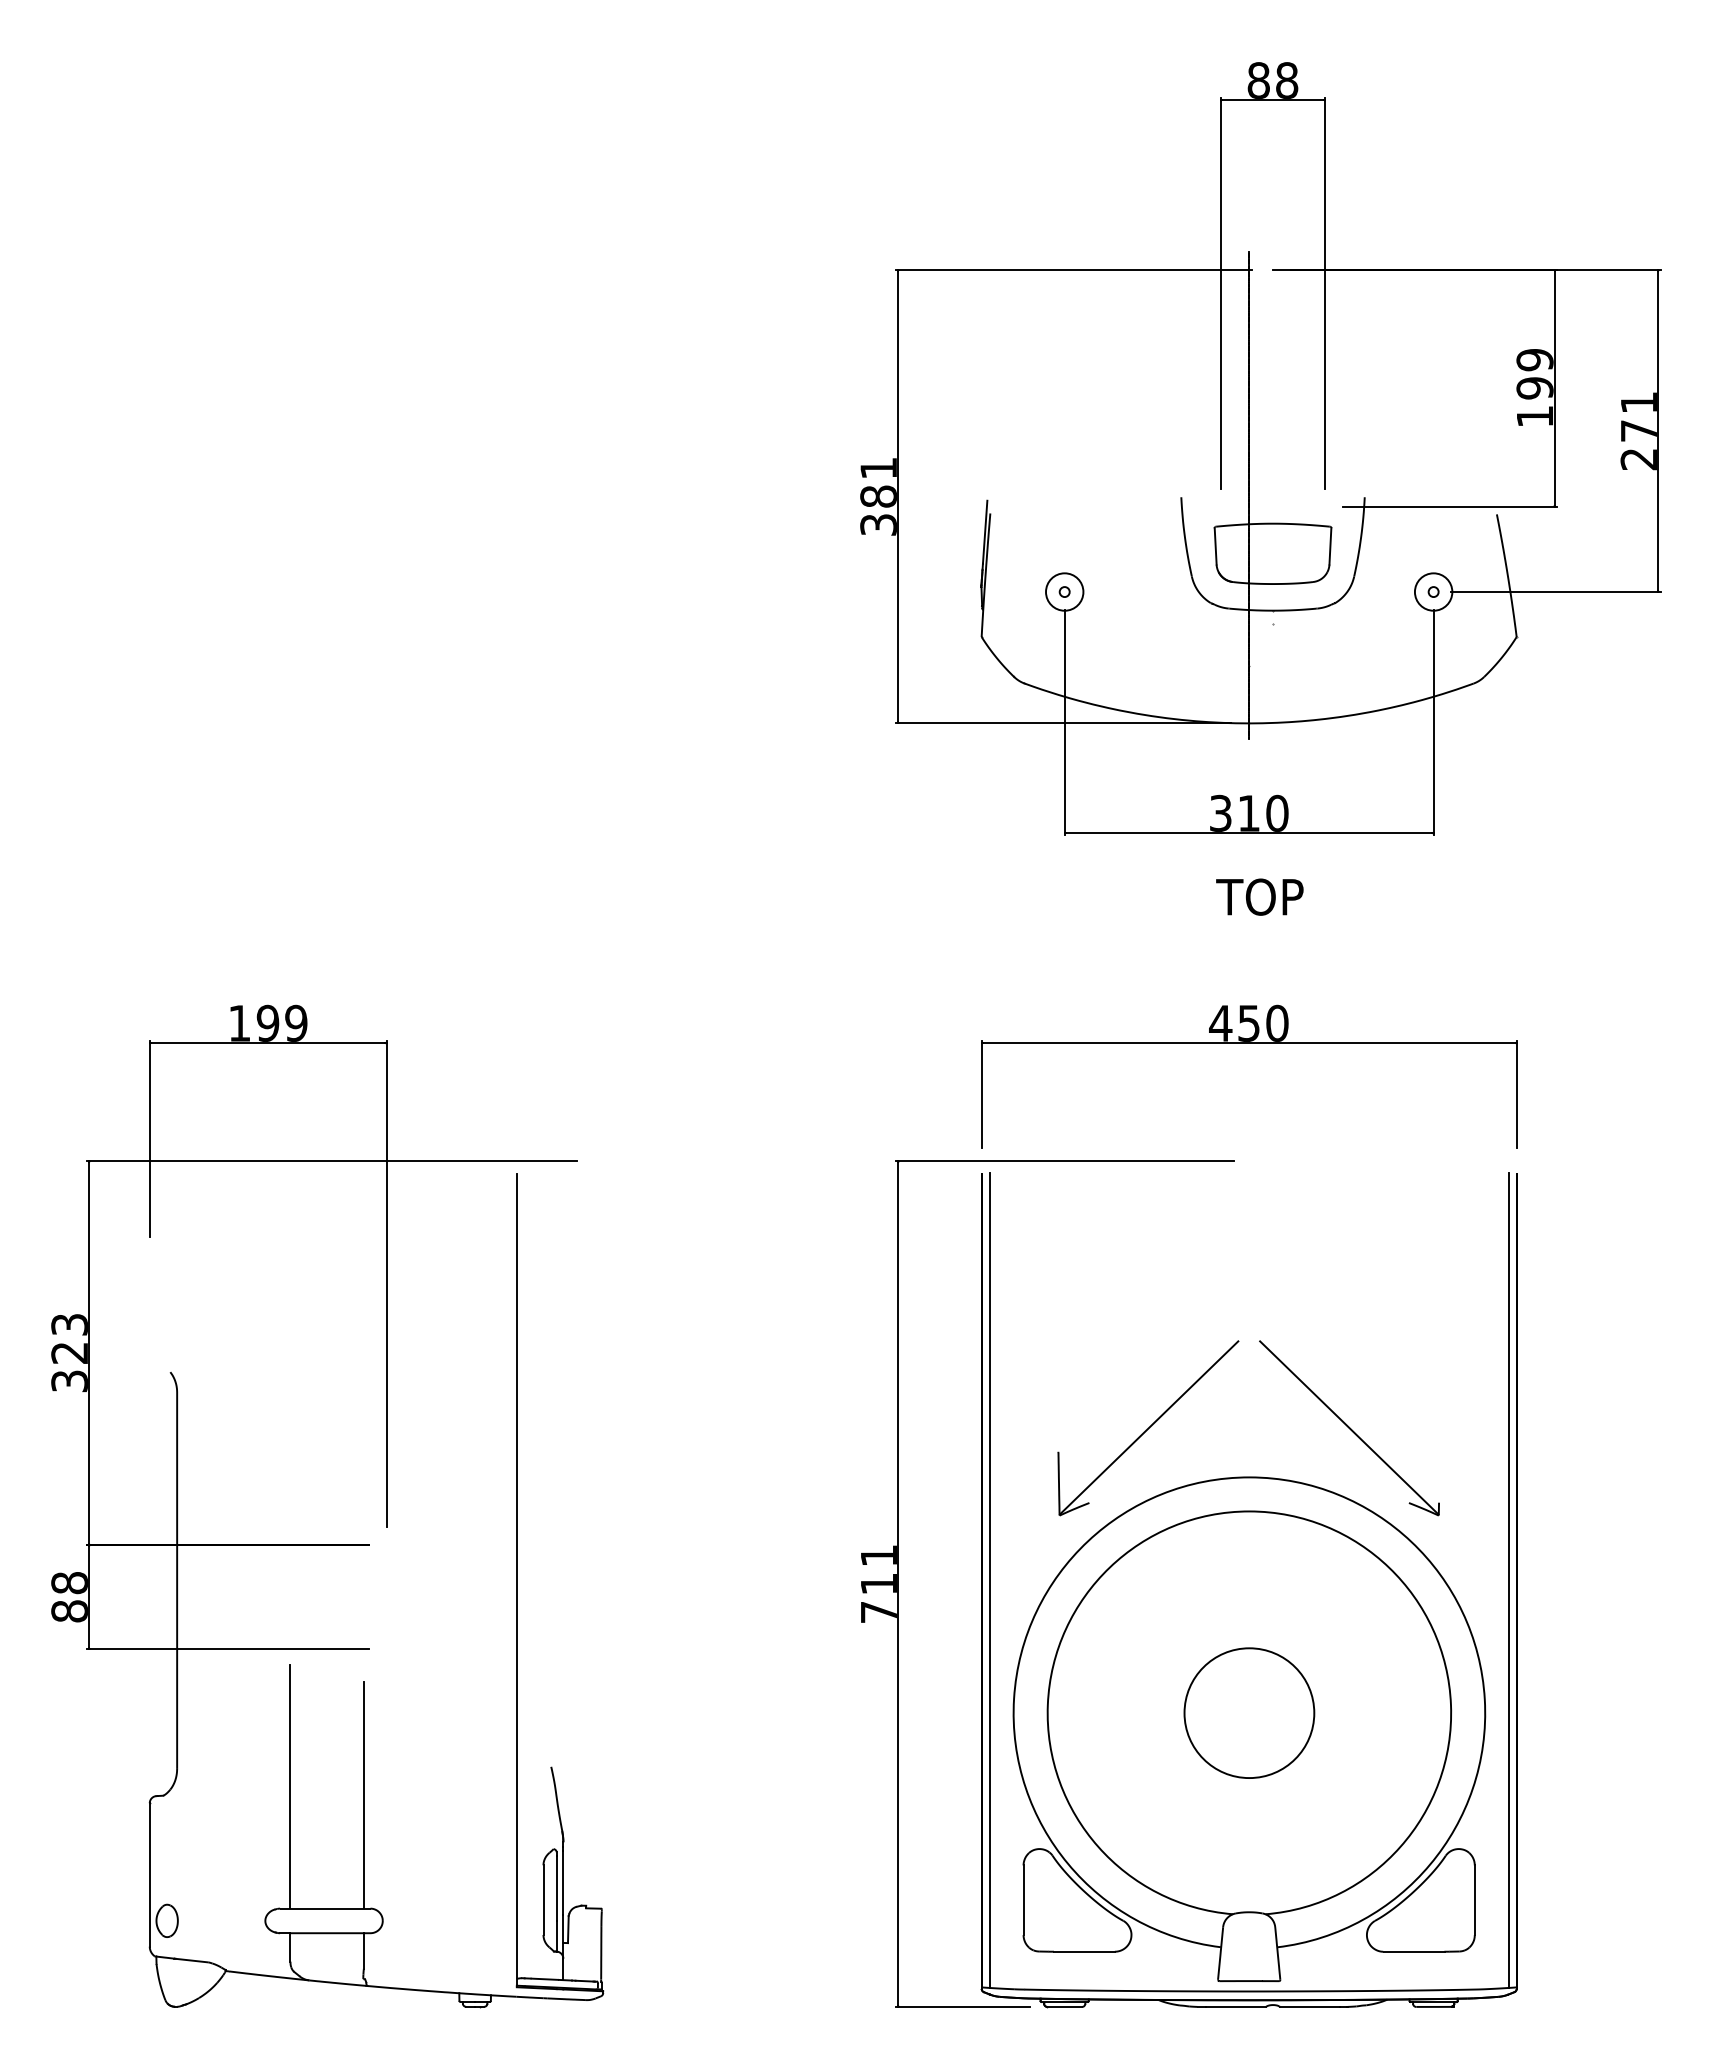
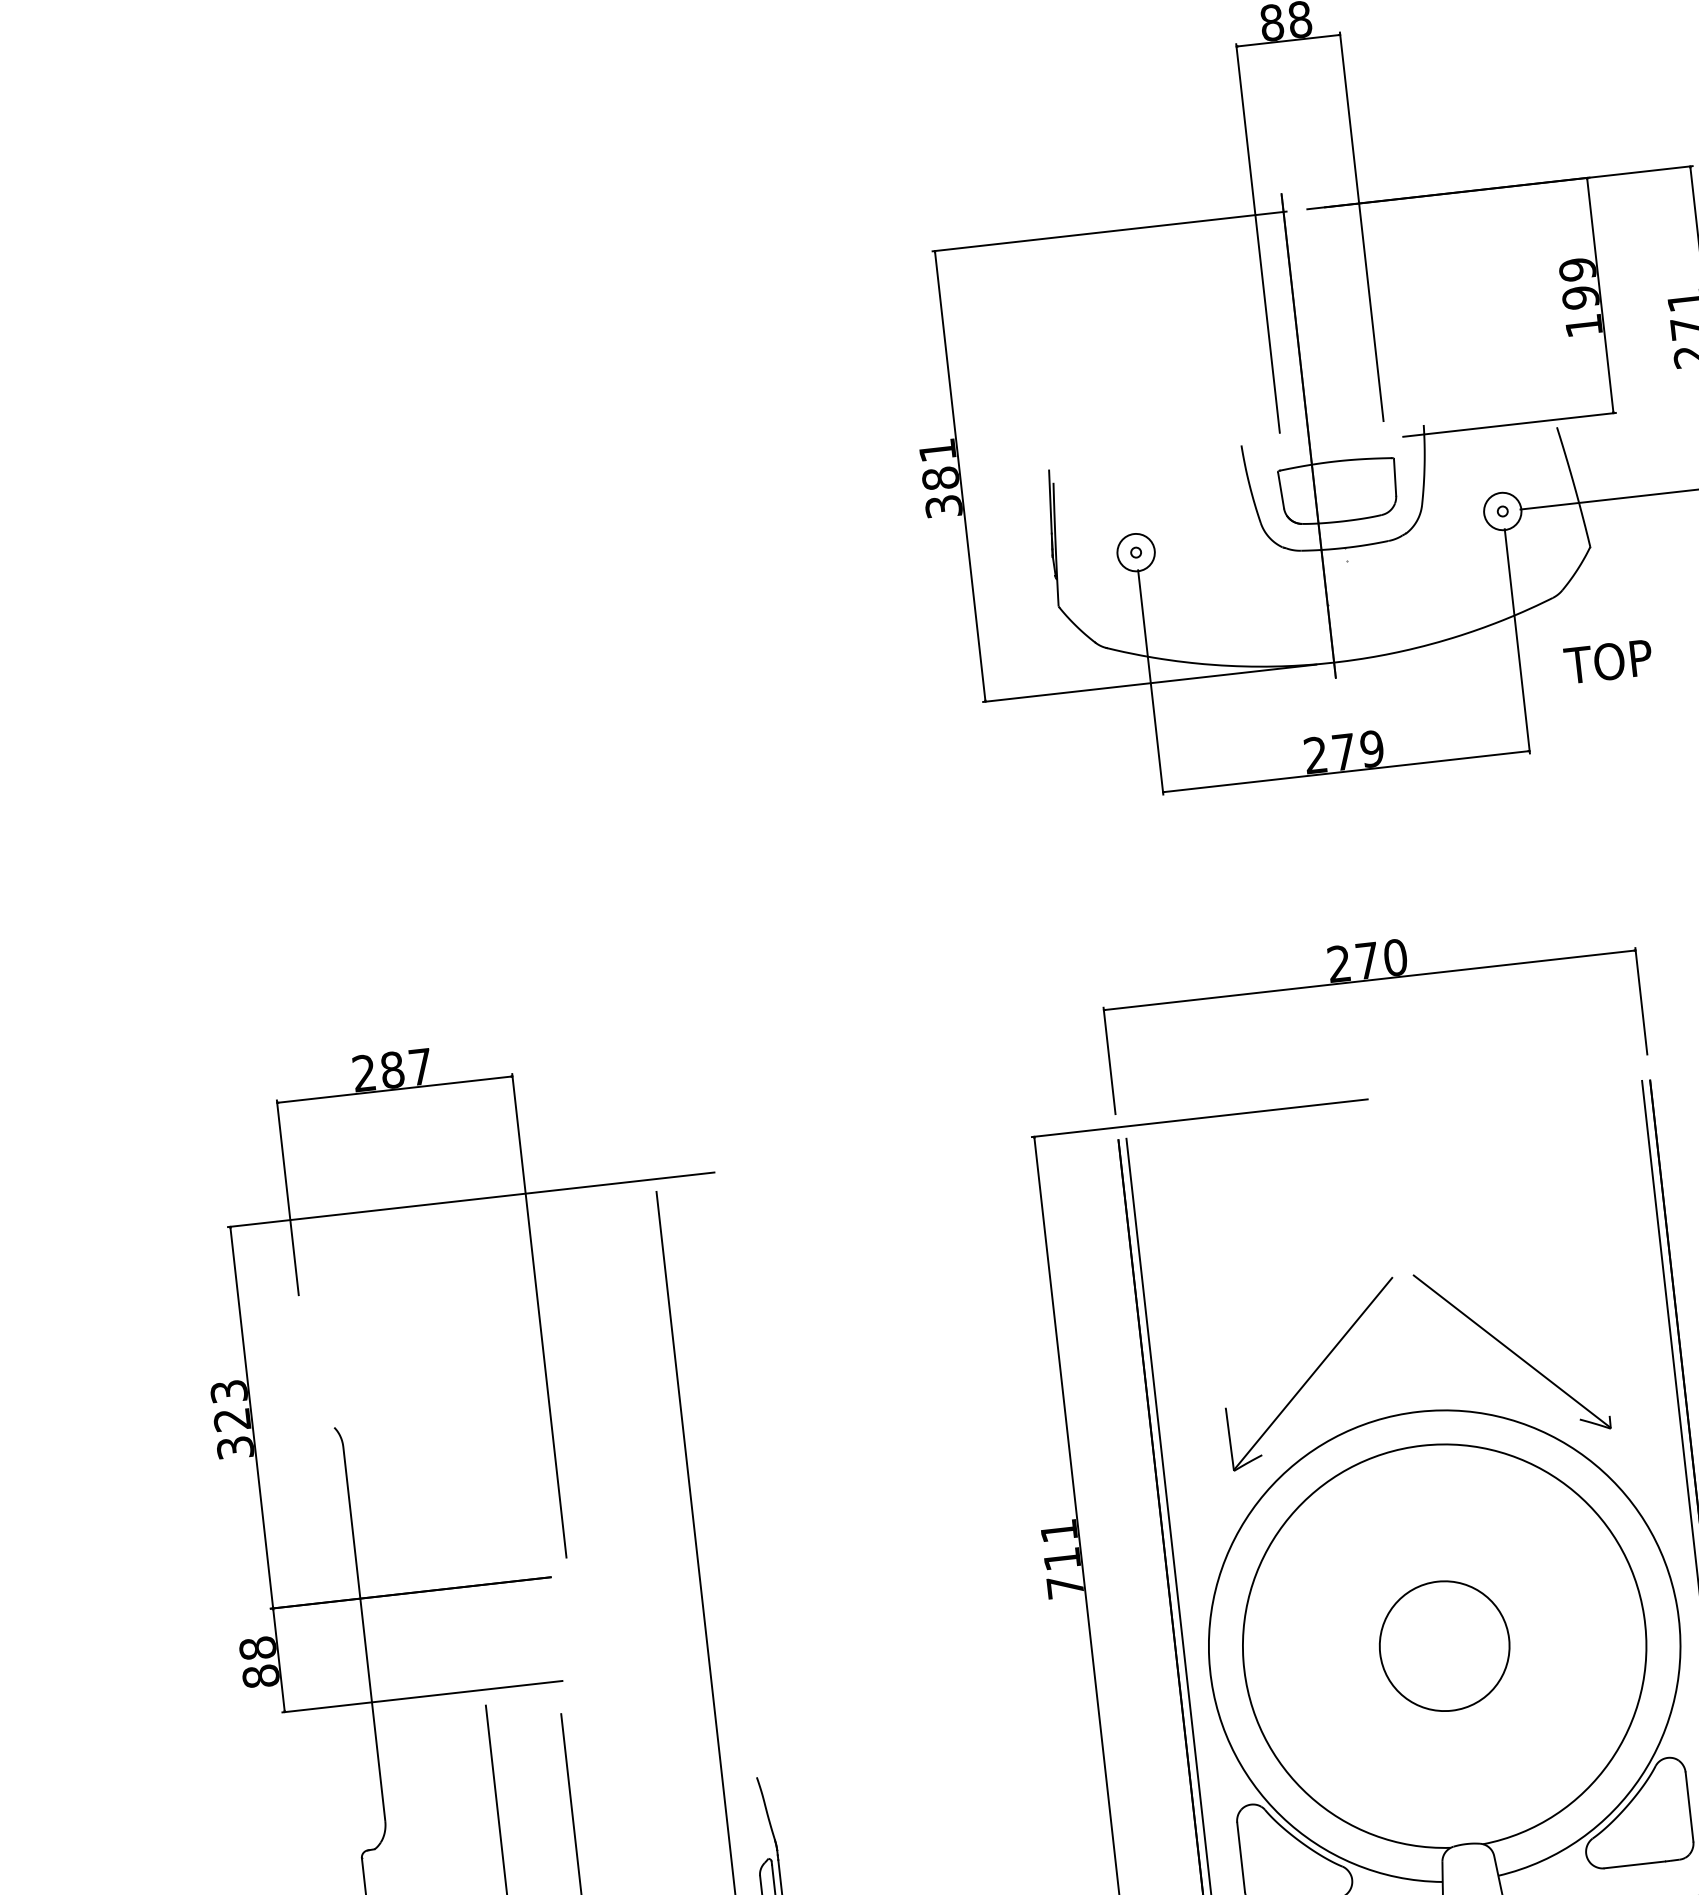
text: (1249, 813) -> (1344, 752), 310 -> 279
text: (1259, 896) -> (1607, 661), moved
text: (268, 1022) -> (392, 1069), 199 -> 287
text: (1234, 1022) -> (1352, 961), 450 -> 270

